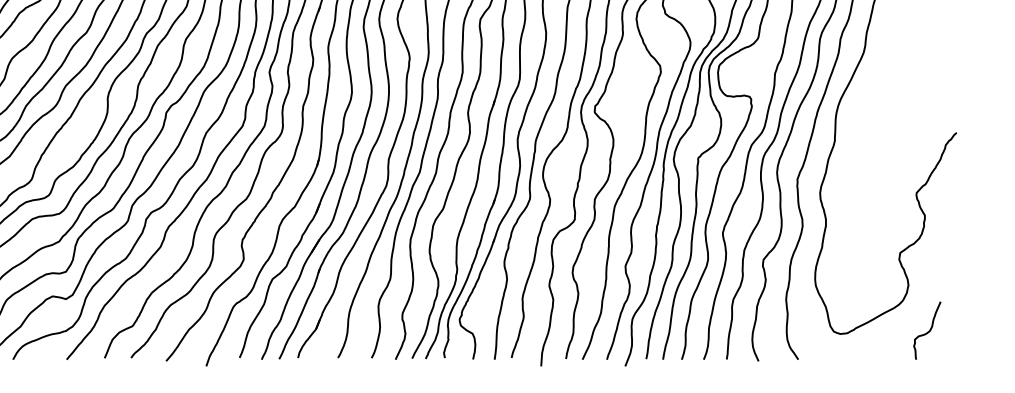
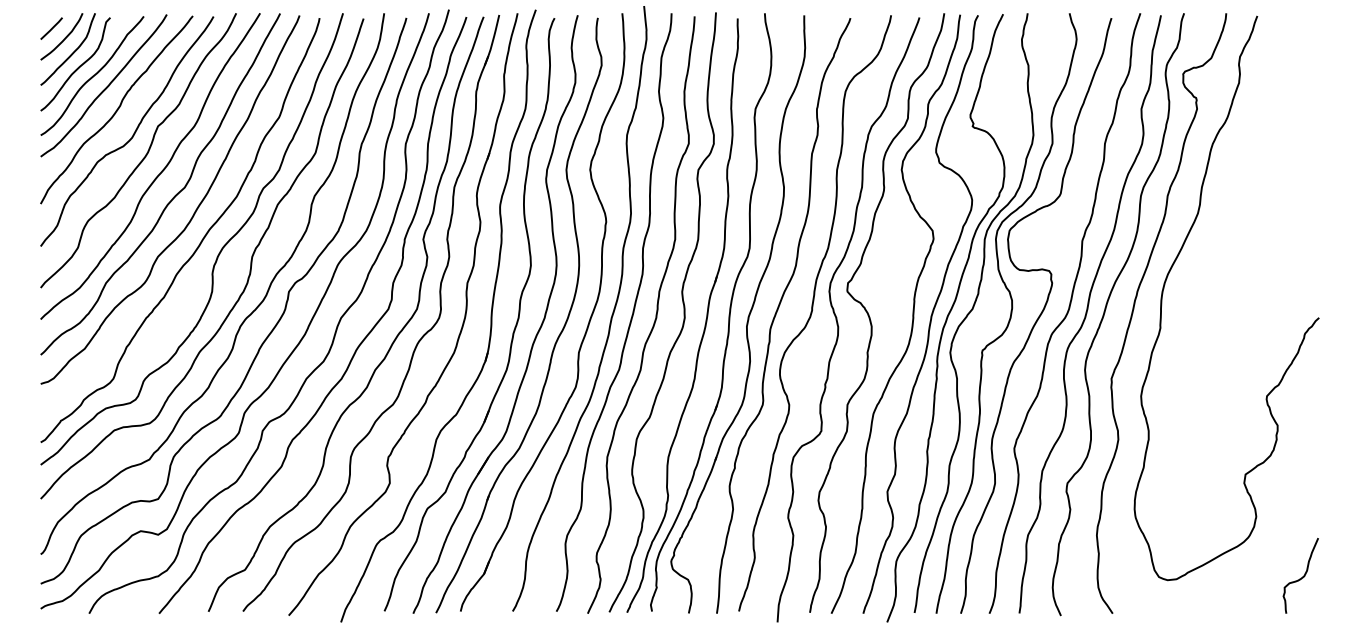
curve: (928, 331) -> (1302, 576), moved

